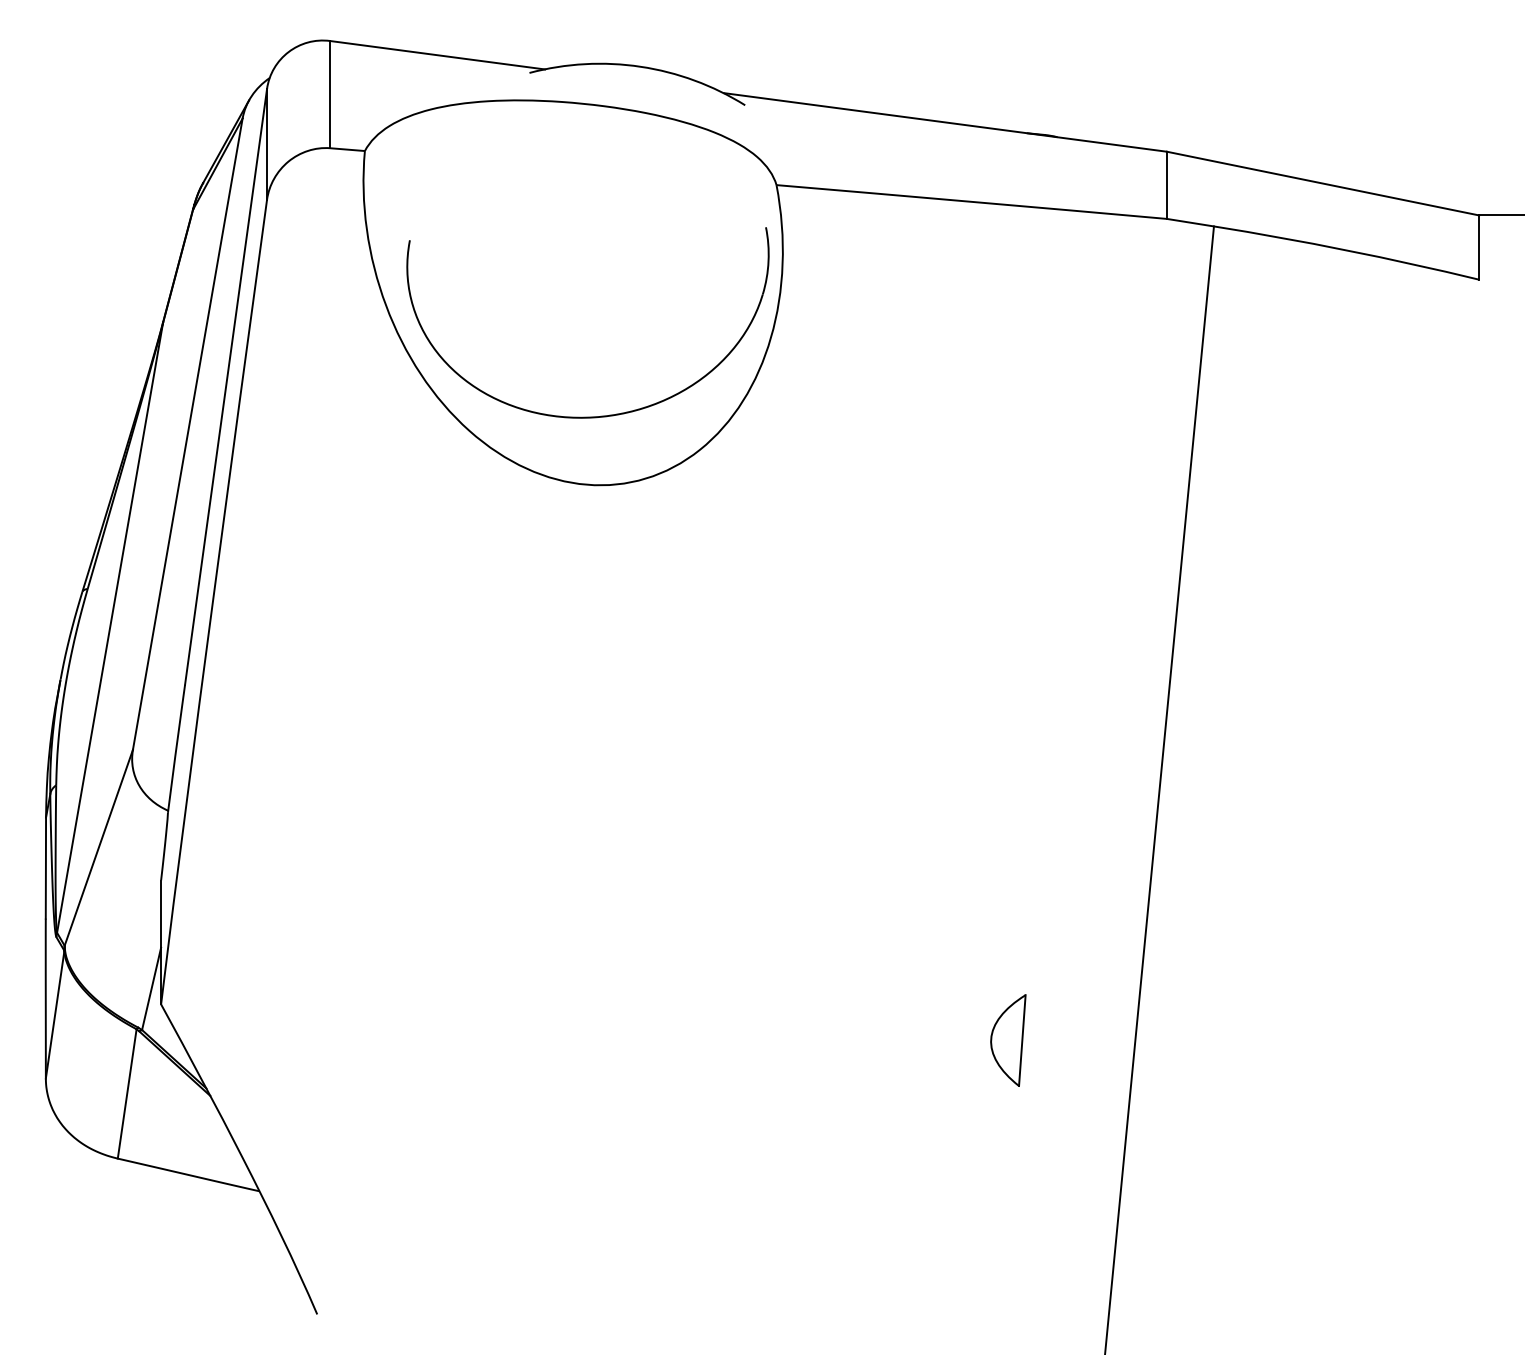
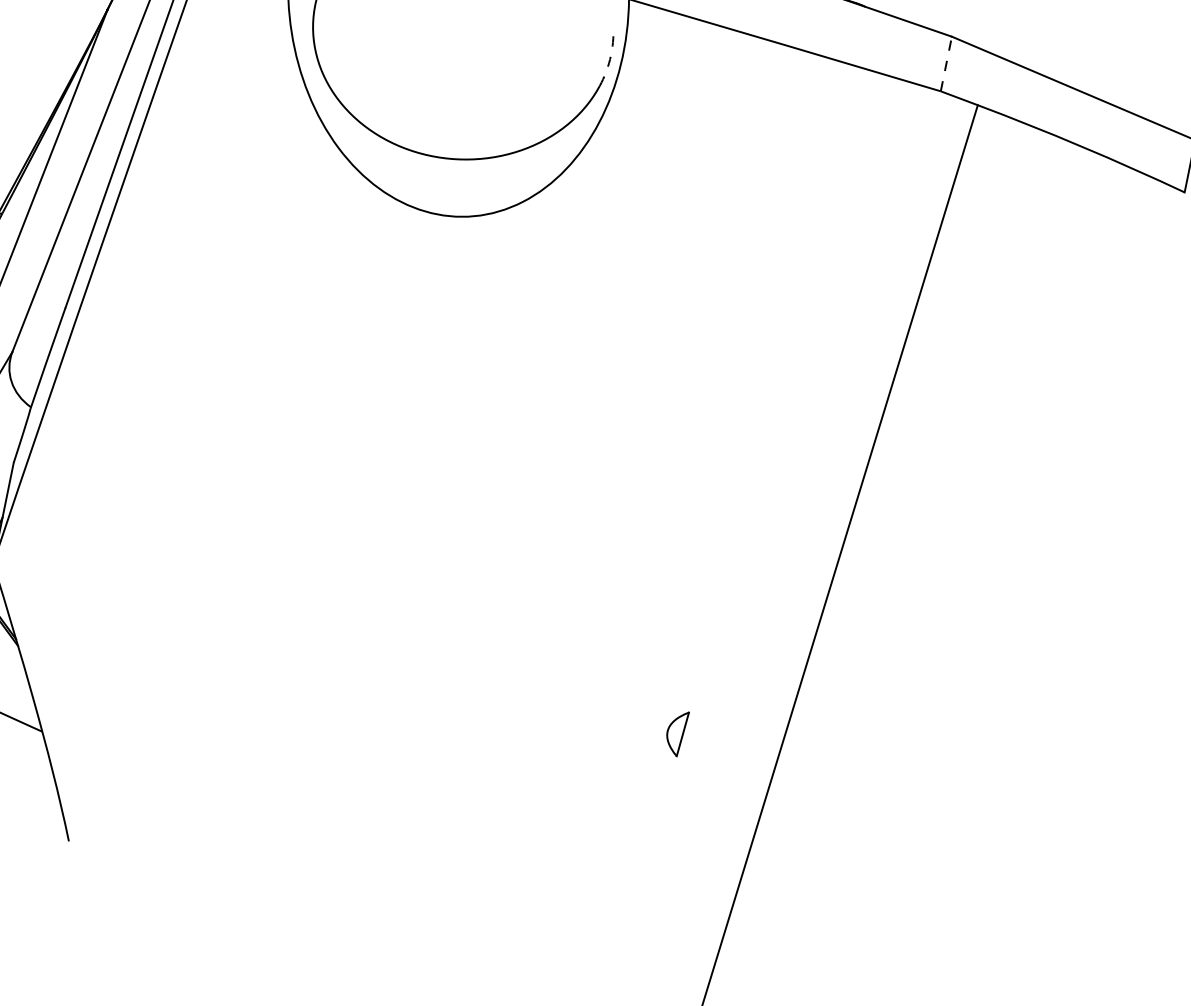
line: (1166, 185) -> (946, 64), solid -> dashed
arc: (768, 261) -> (609, 60), solid -> dashed
part: (1008, 1040) -> (676, 733), size x0.6

